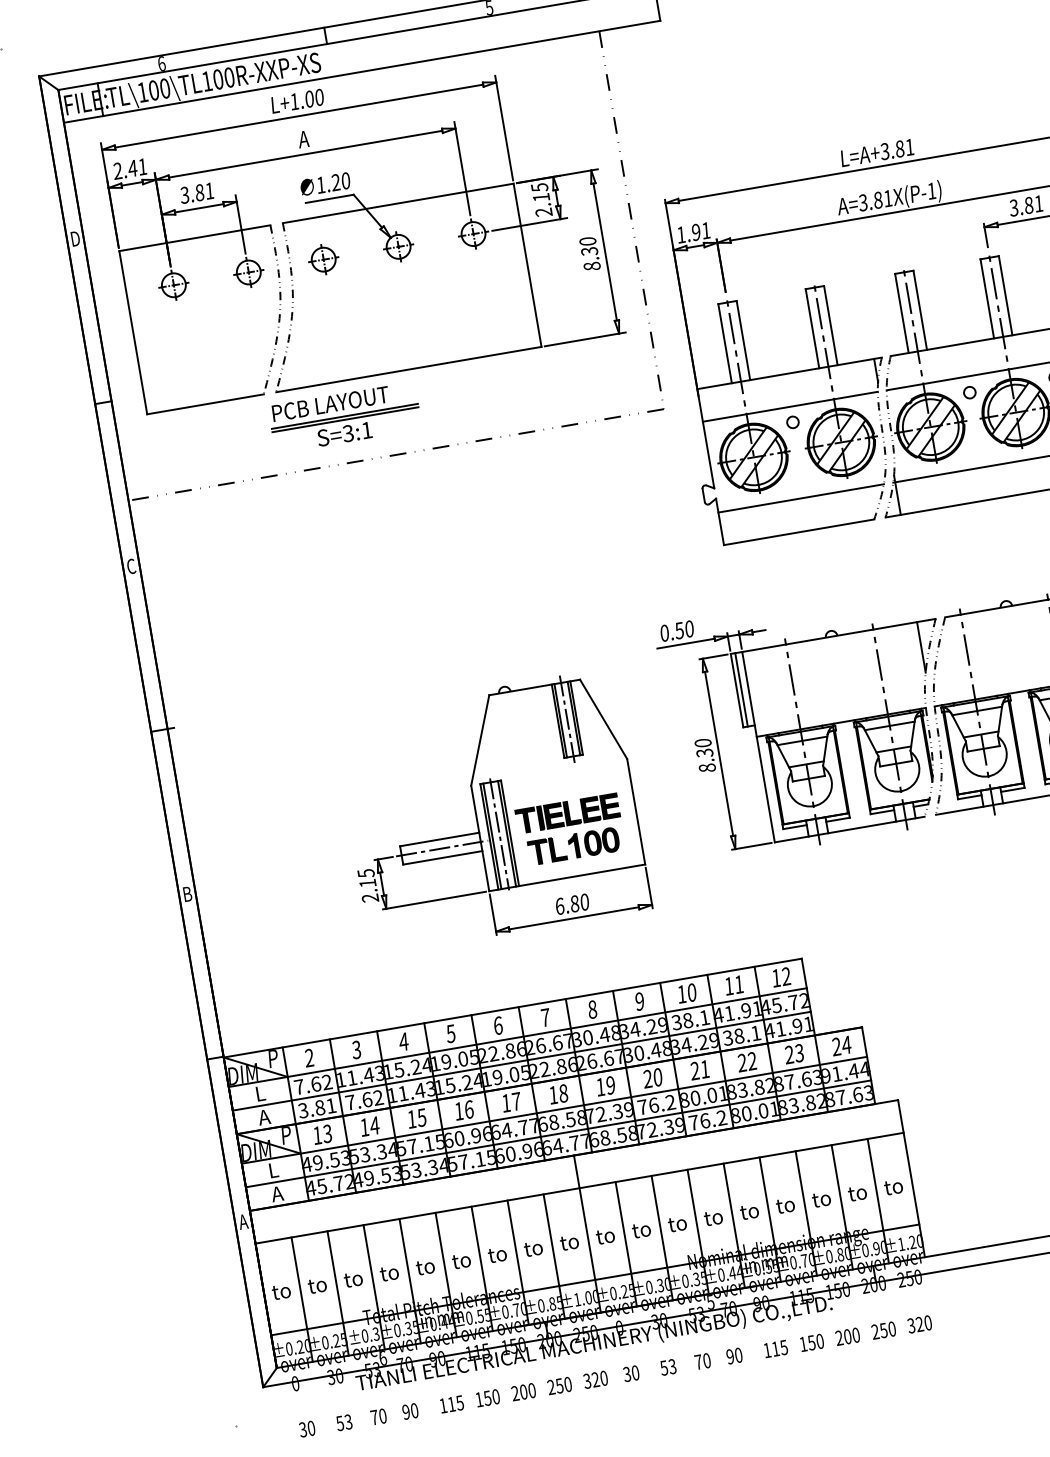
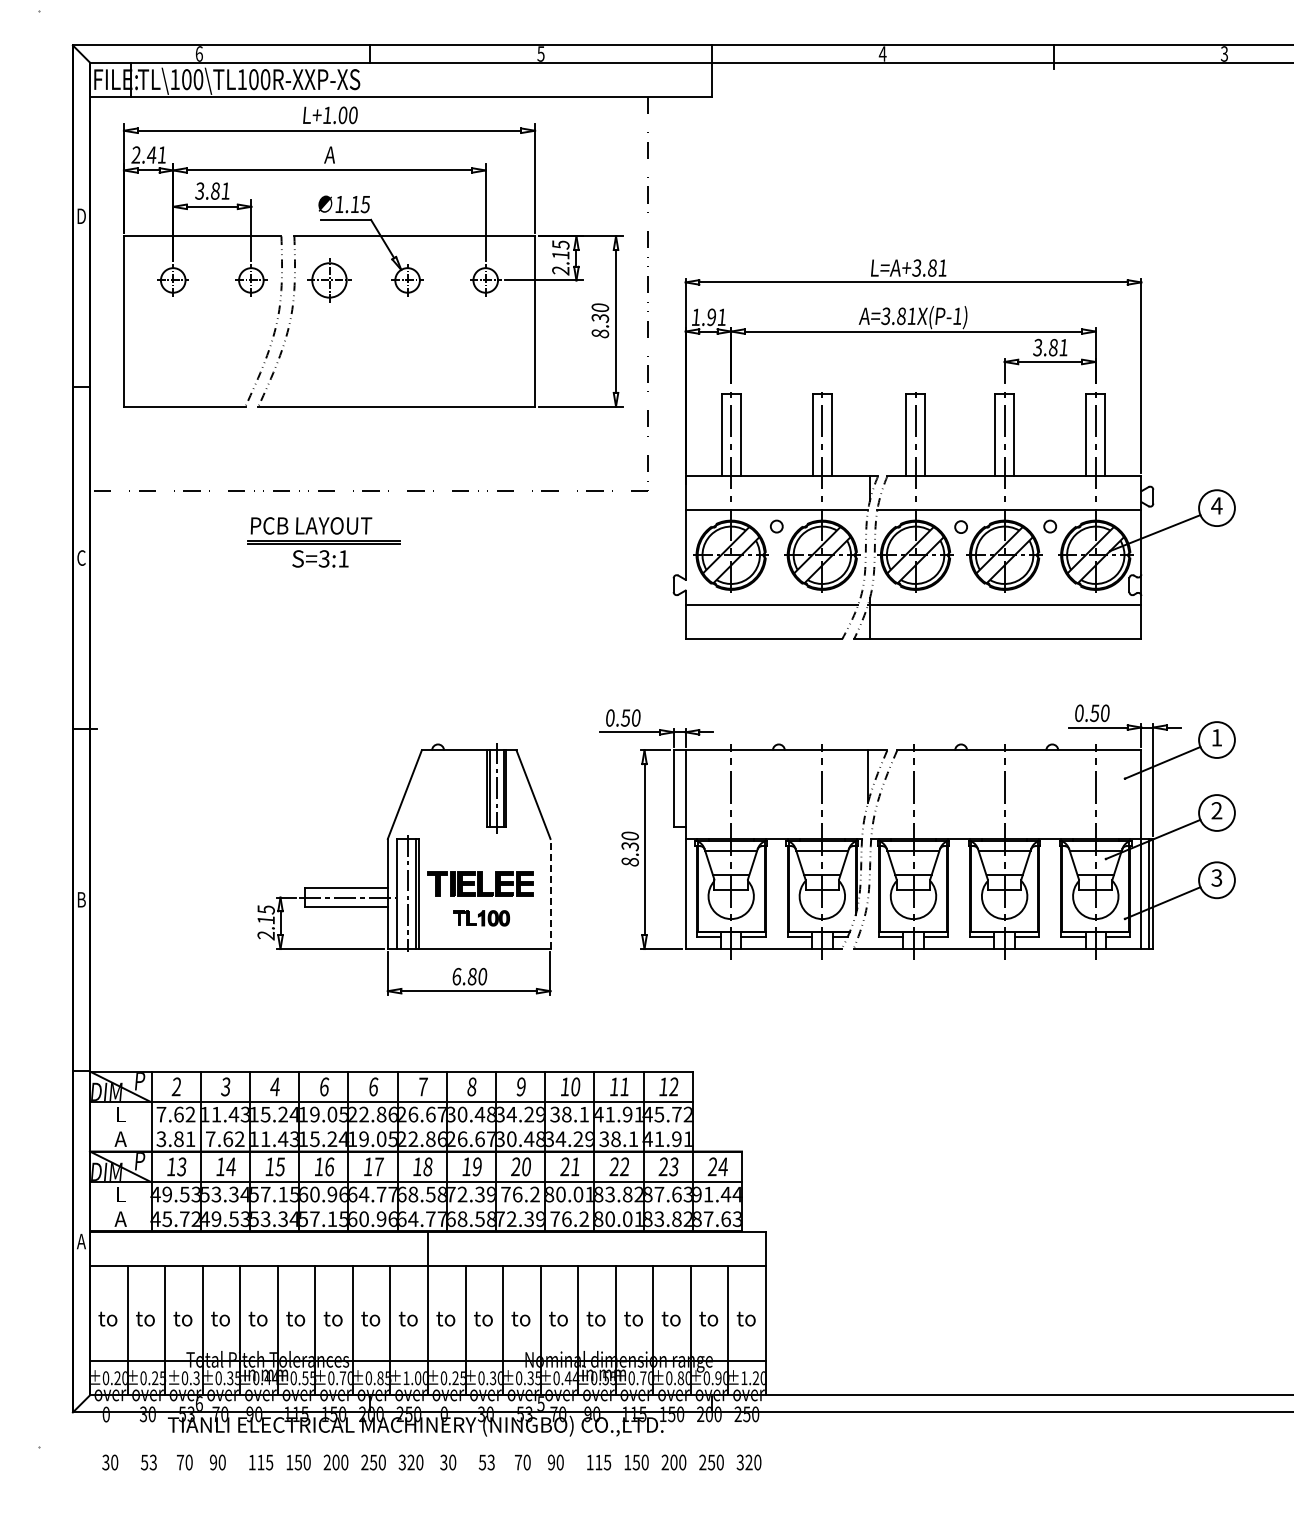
text: (340, 181) -> (360, 204), 1.20 -> 1.15
part: (323, 259) -> (329, 280), size x1.4
part: (344, 417) -> (323, 542), moved
line: (741, 689) -> (678, 788), removed
line: (636, 811) -> (550, 893), solid -> dashed
line: (492, 835) -> (400, 893), removed
part: (574, 846) -> (481, 918), size x0.6
text: (451, 1033) -> (324, 1086), 5 -> 6
line: (520, 1060) -> (390, 1126), removed
line: (557, 1133) -> (415, 1206), removed

